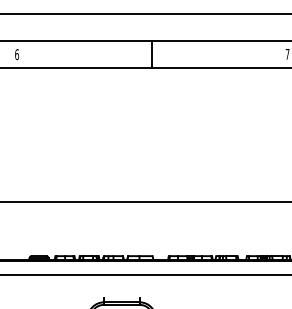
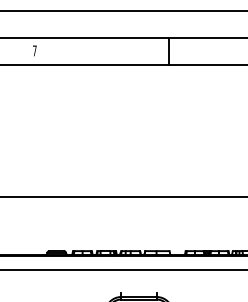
text: (17, 54) -> (35, 50), 6 -> 7

